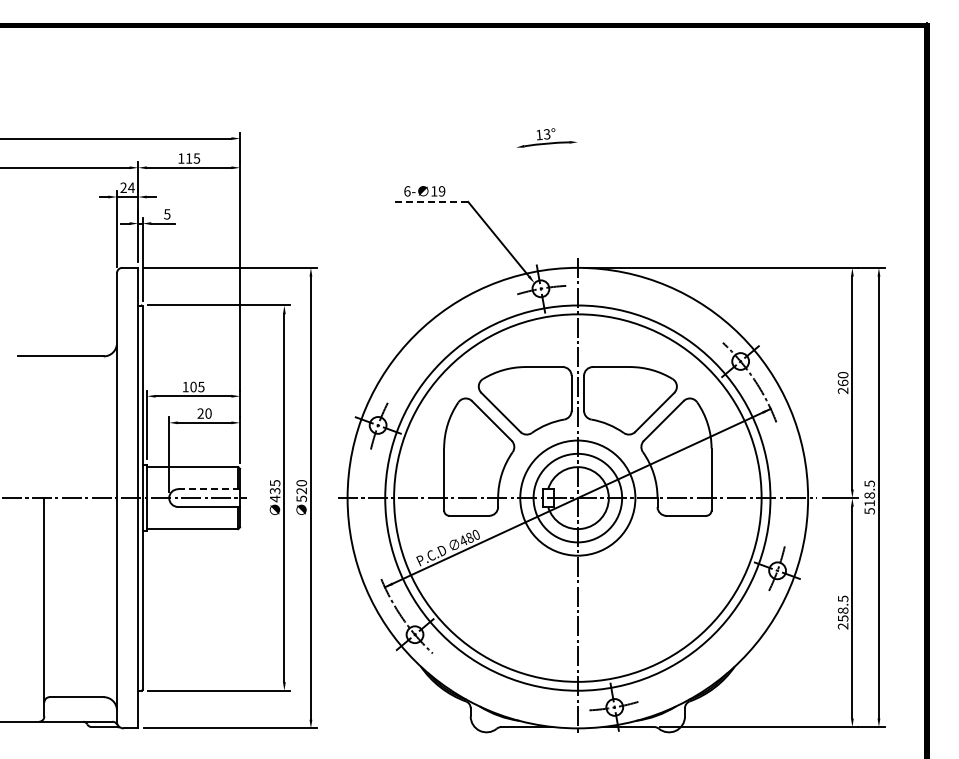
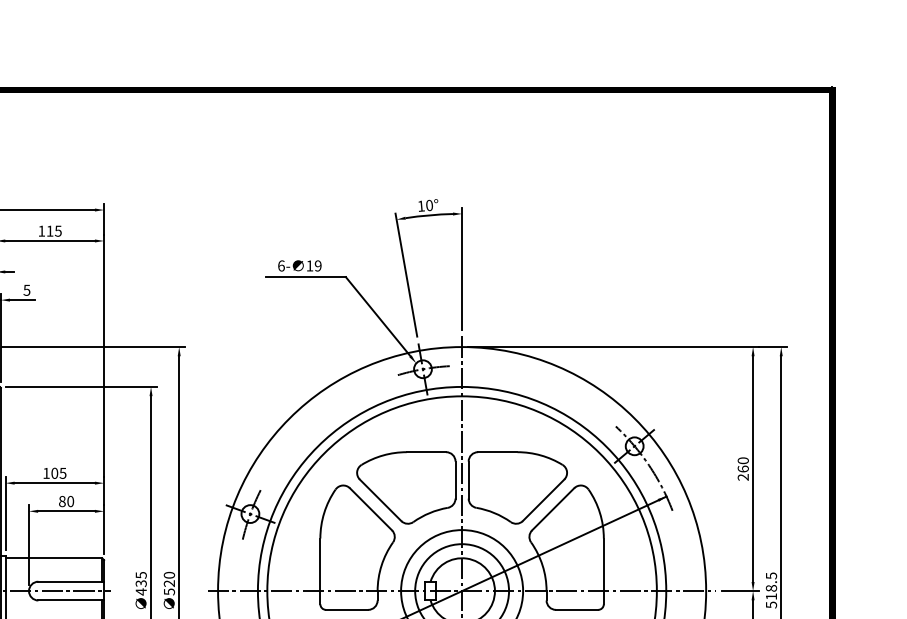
text: (547, 134) -> (429, 205), 13° -> 10°
line: (577, 194) -> (461, 269), added
line: (525, 200) -> (406, 275), added
line: (430, 201) -> (305, 276), dashed -> solid
text: (200, 413) -> (62, 501), 20 -> 80
line: (209, 489) -> (71, 581), dashed -> solid

